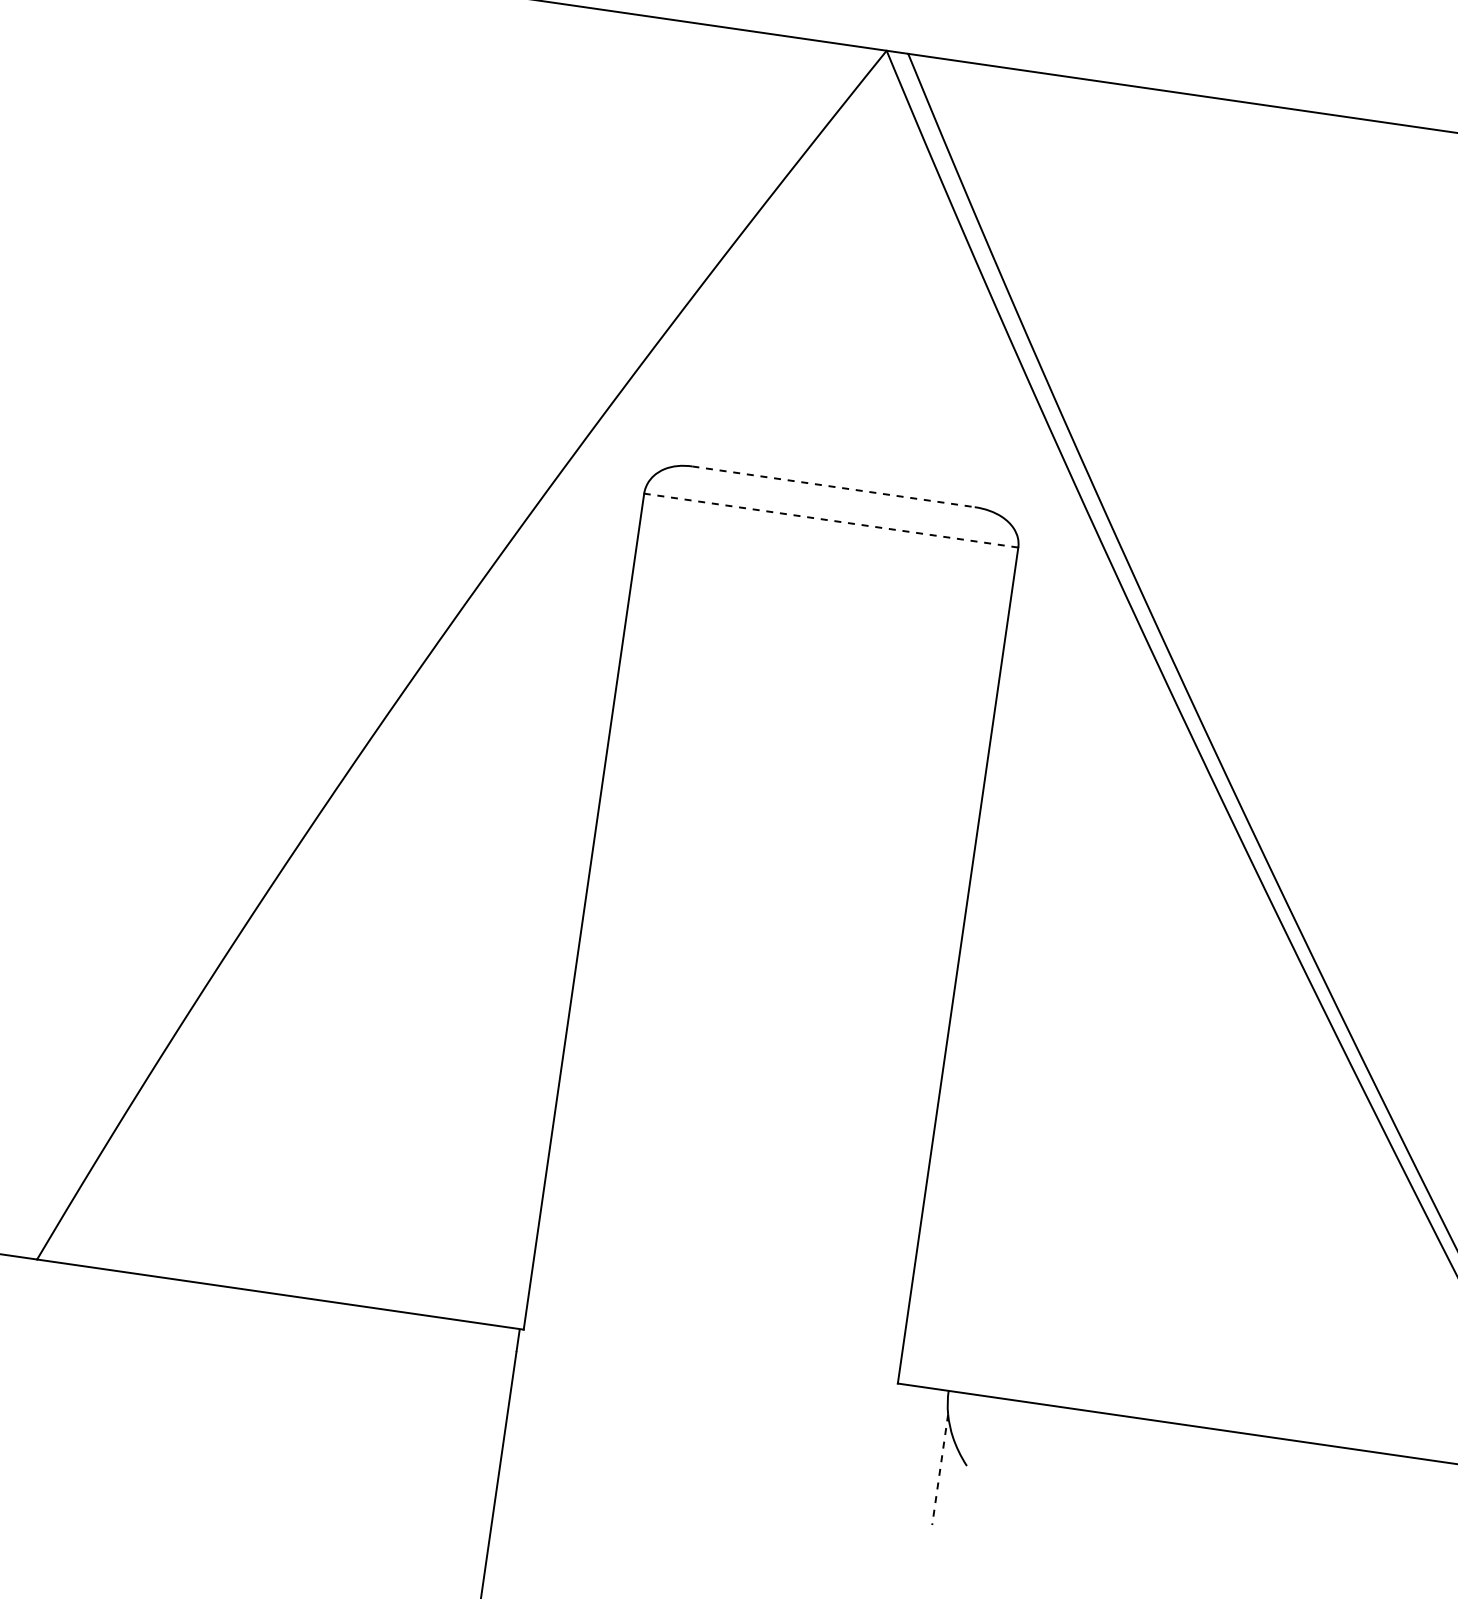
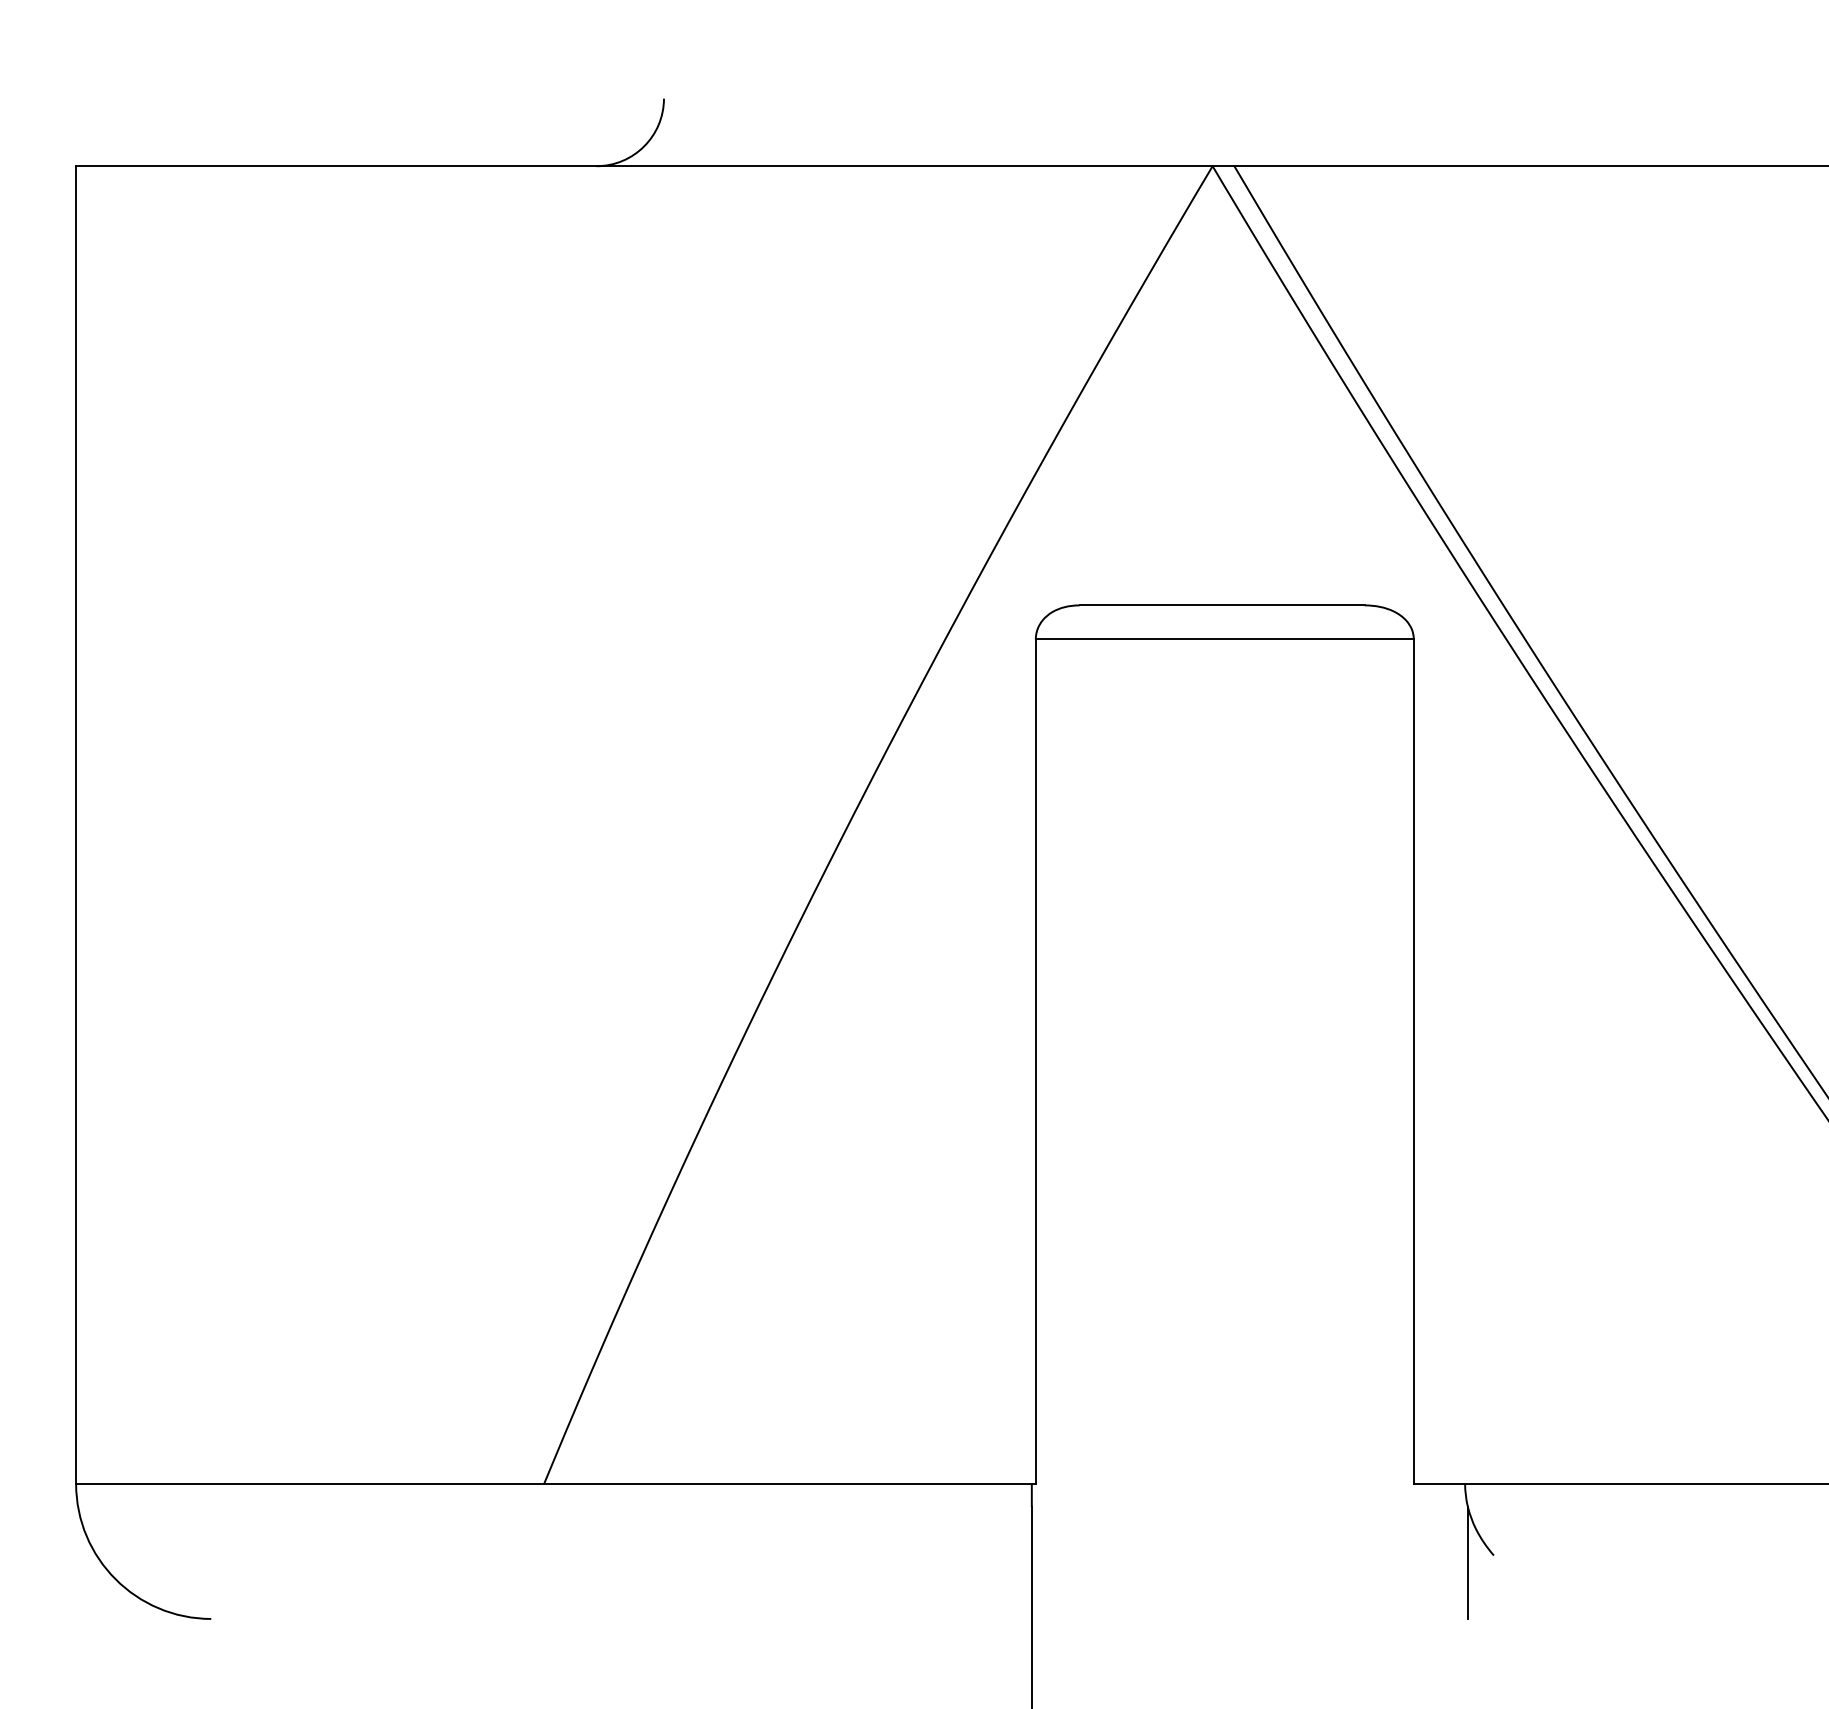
line: (833, 486) -> (1222, 605), dashed -> solid
line: (830, 520) -> (1224, 639), dashed -> solid
line: (939, 1470) -> (1467, 1563), dashed -> solid

